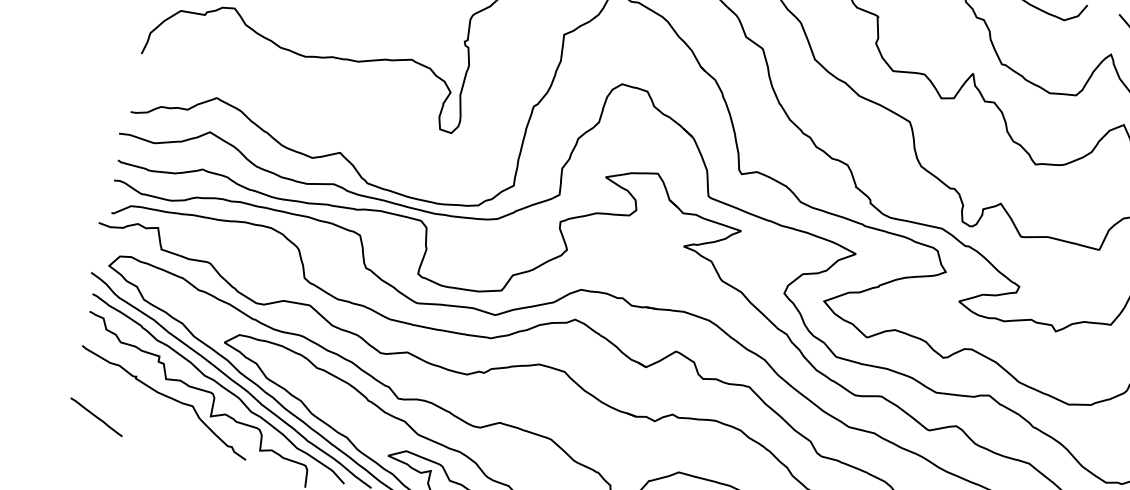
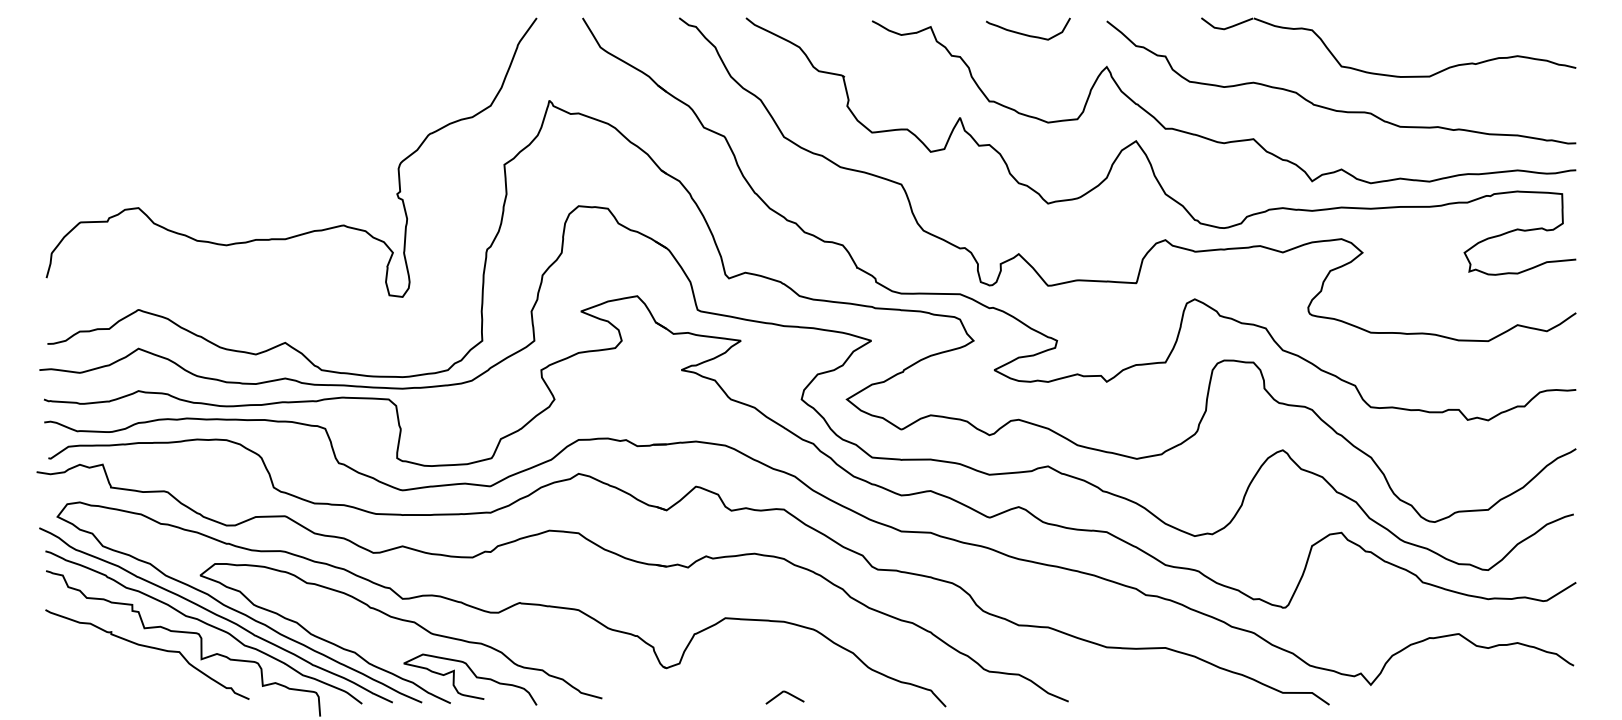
line: (96, 417) -> (76, 685), removed

